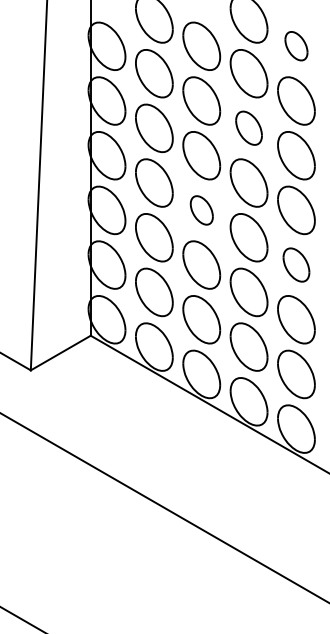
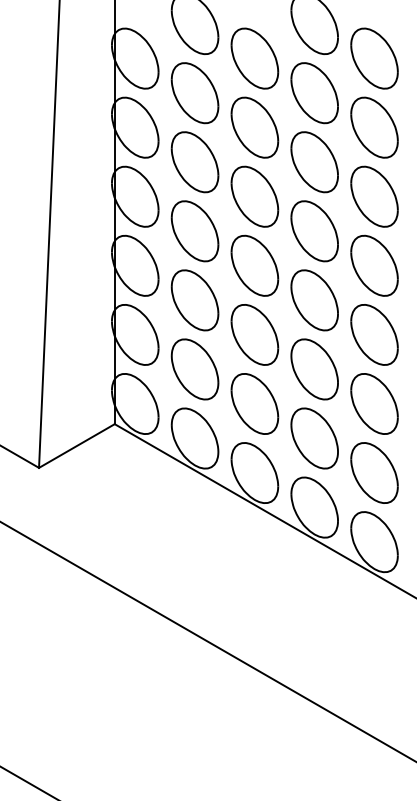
part: (296, 45) -> (374, 57), size x1.67
part: (248, 127) -> (313, 161), size x1.43
part: (201, 210) -> (254, 265), size x1.67
part: (296, 264) -> (374, 334), size x1.43

